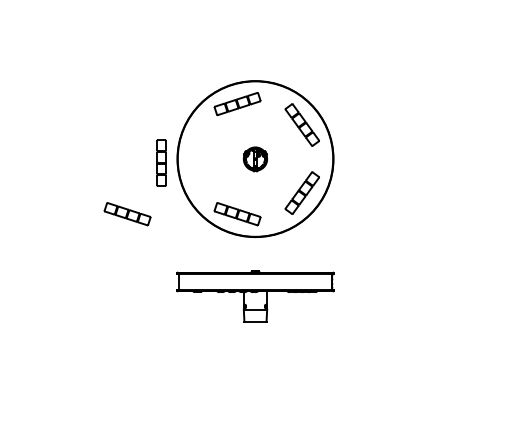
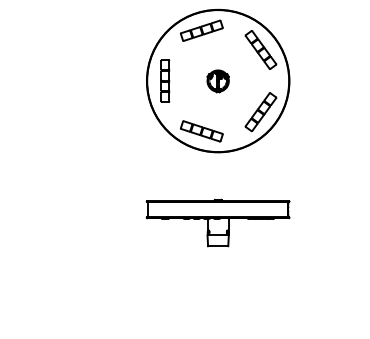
part: (161, 162) -> (165, 80), moved
part: (127, 214) -> (101, 131), removed
part: (255, 296) -> (218, 223), moved

